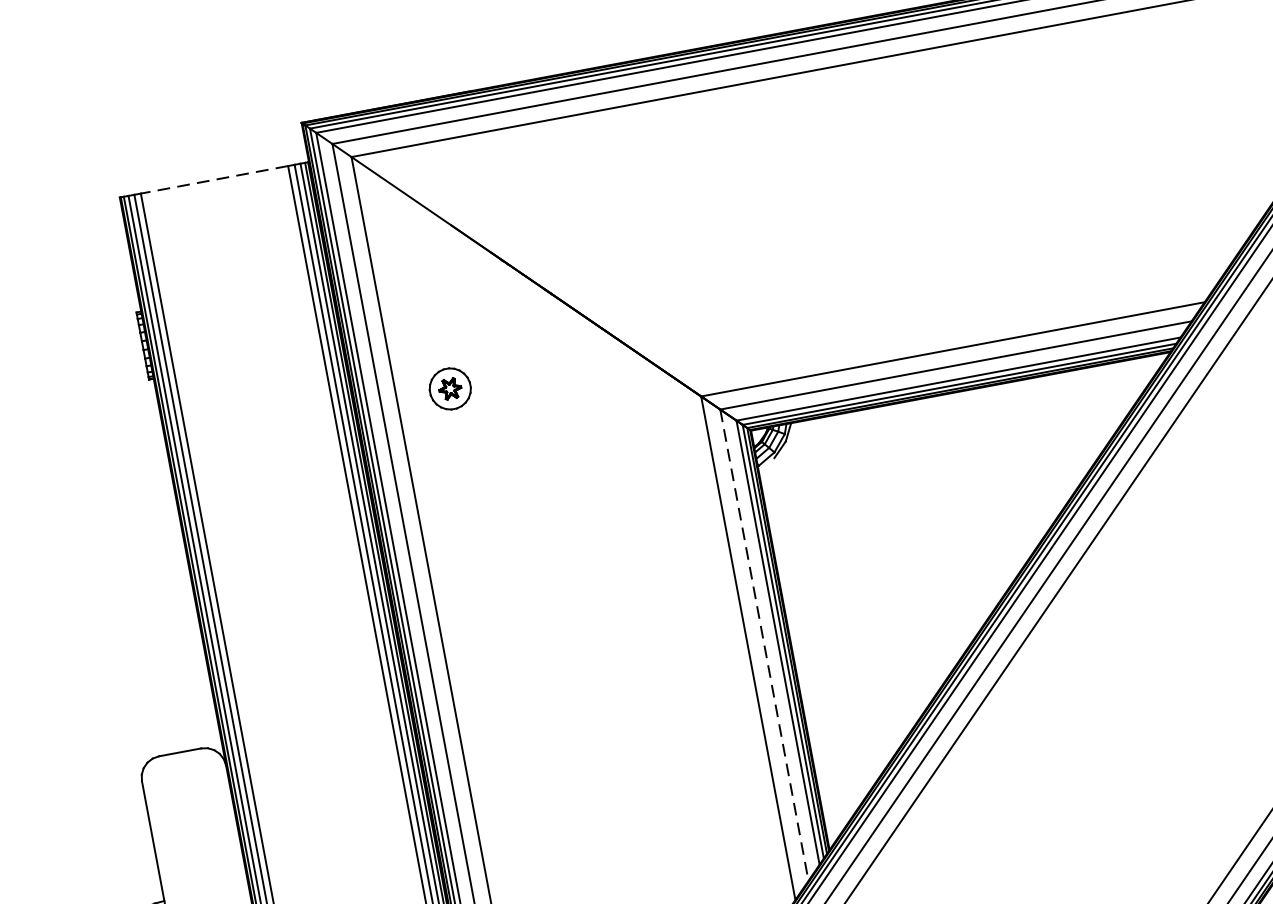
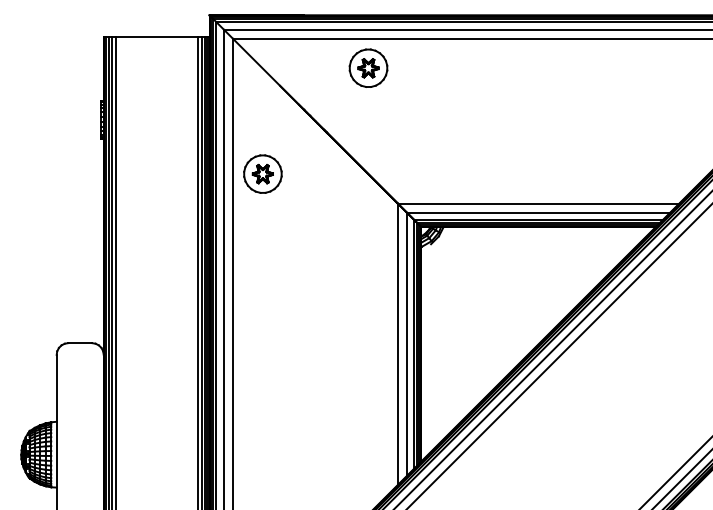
part: (603, 163) -> (368, 67), added
line: (214, 180) -> (156, 37), dashed -> solid
part: (449, 388) -> (262, 173), size x1.67
line: (764, 645) -> (406, 344), dashed -> solid

